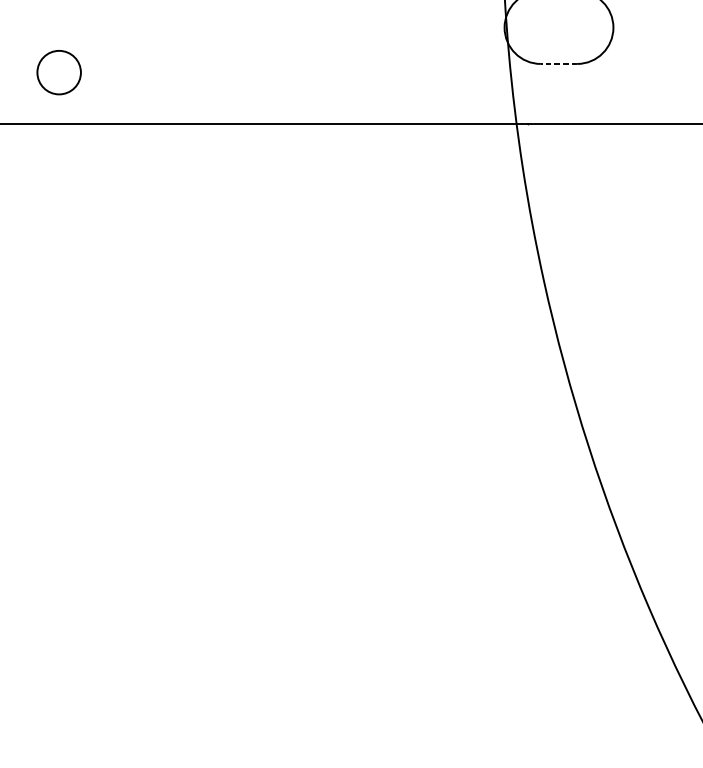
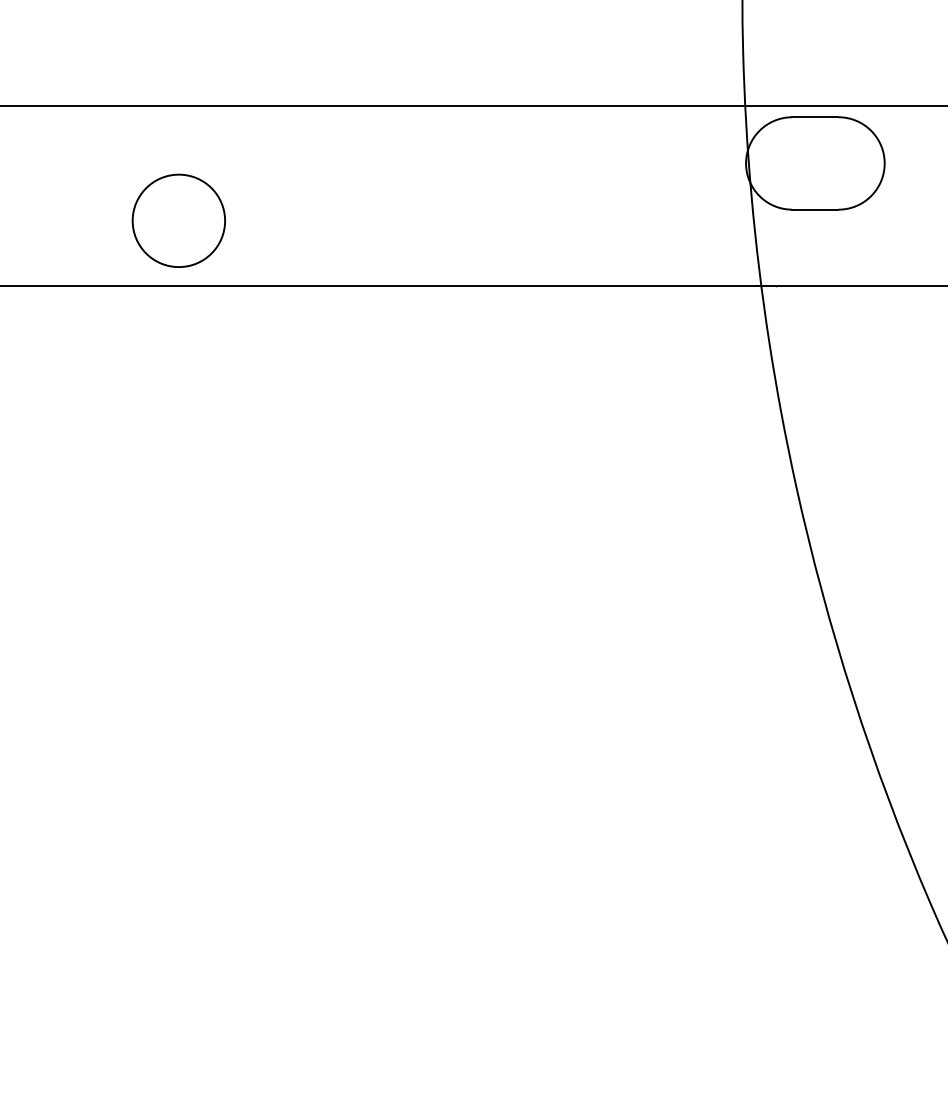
line: (558, 63) -> (814, 209), dashed -> solid
circle: (59, 72) -> (178, 220), size x1.67

